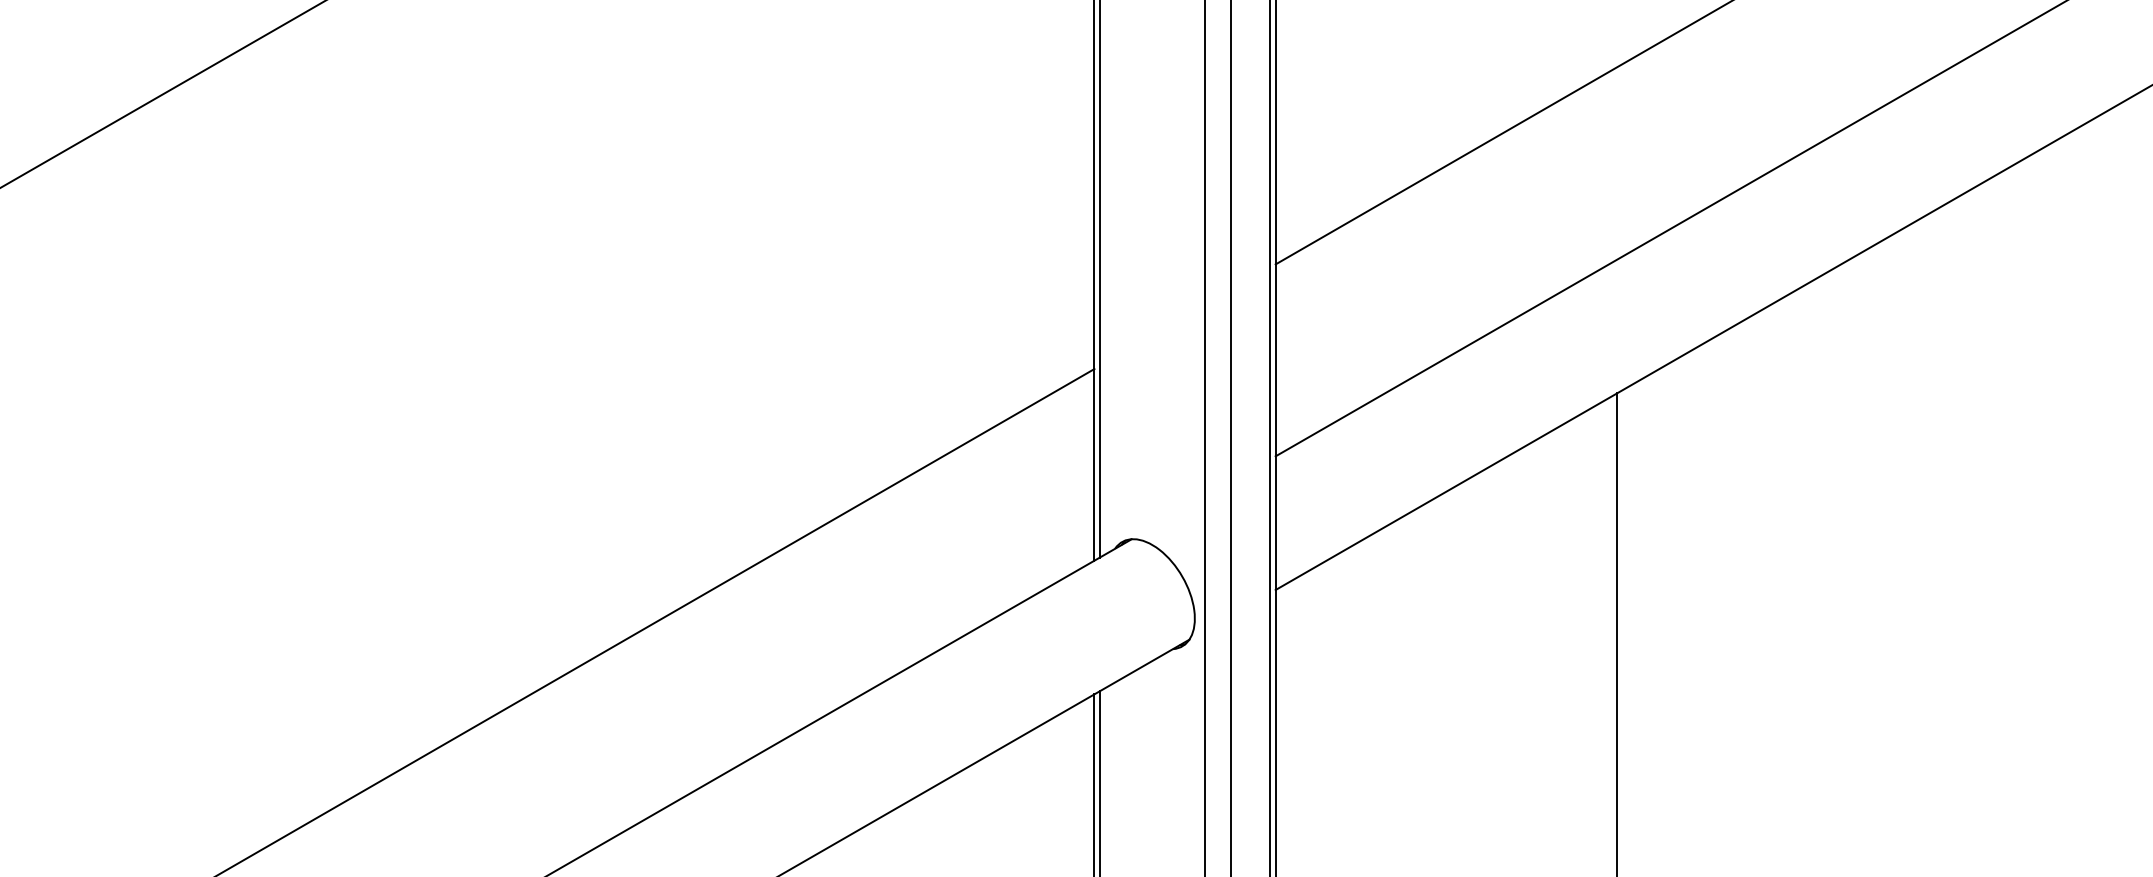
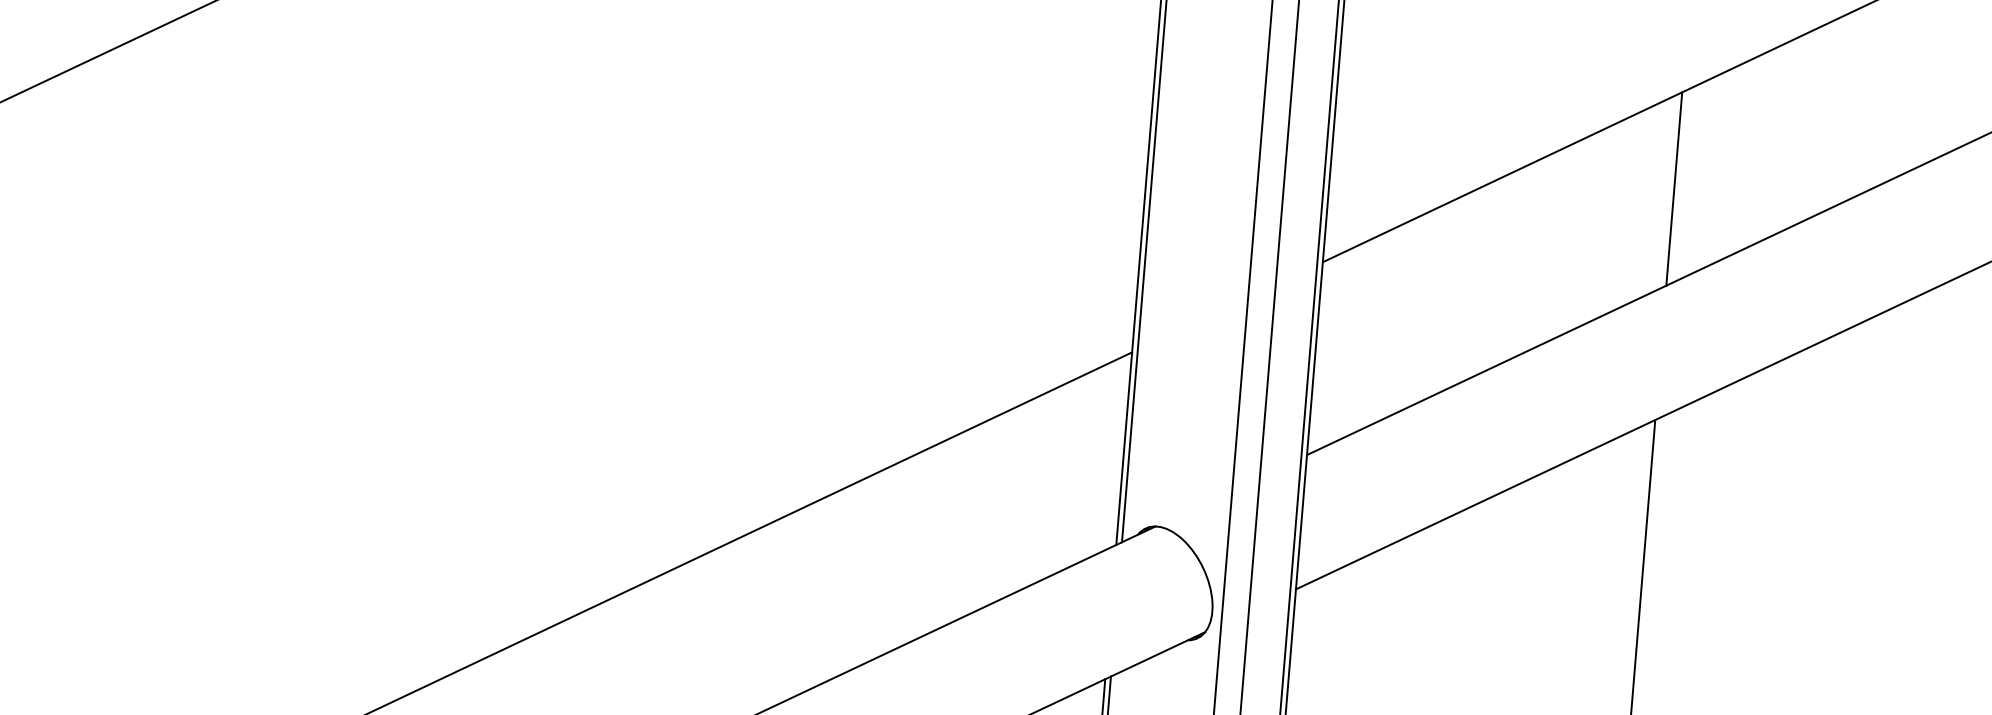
line: (1617, 163) -> (1674, 189), added

